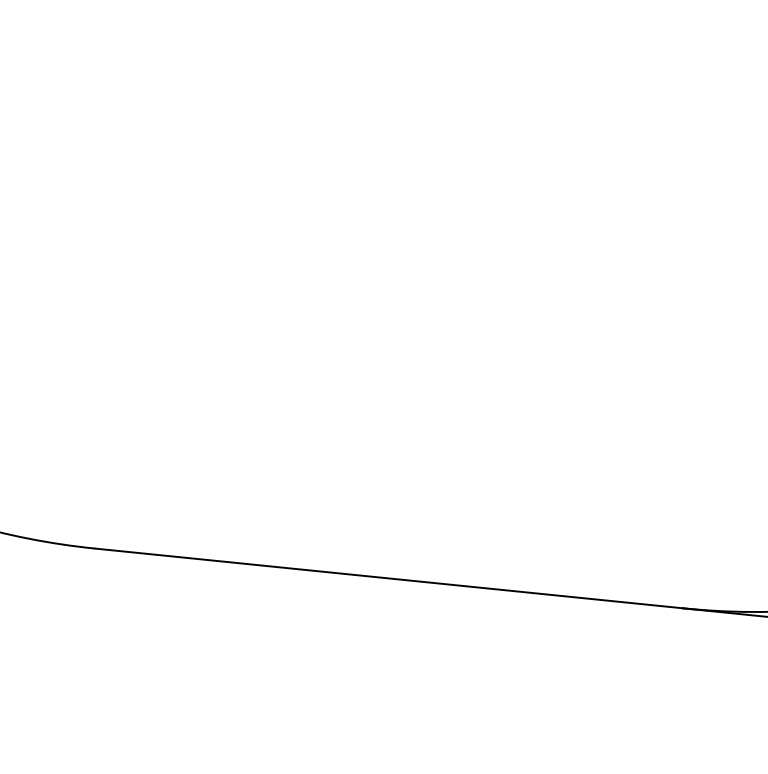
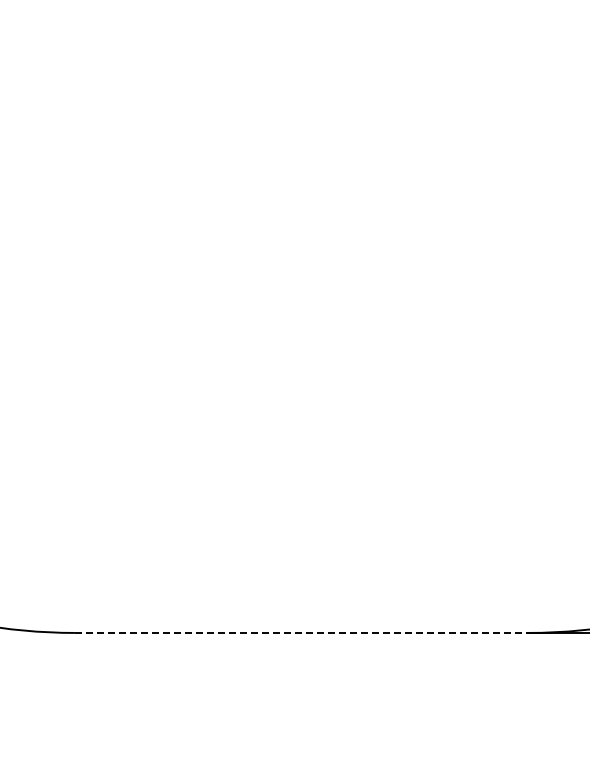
line: (388, 577) -> (301, 632), solid -> dashed

